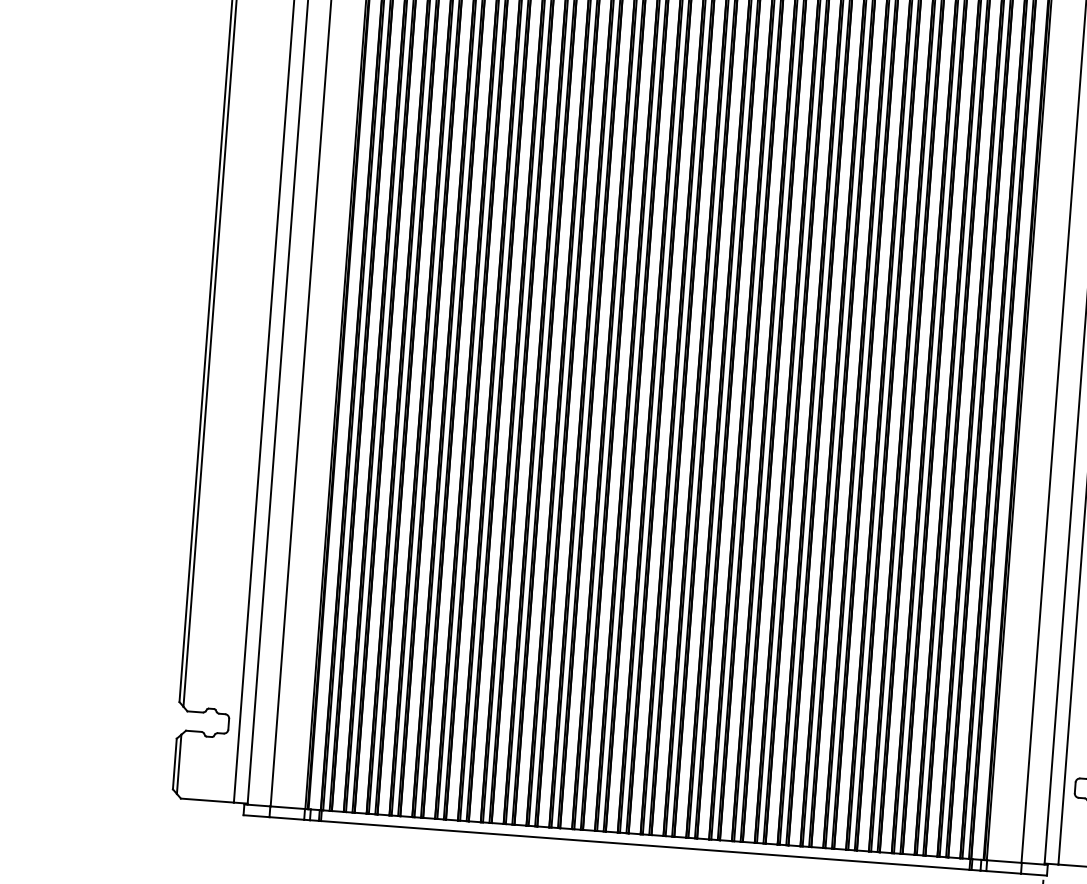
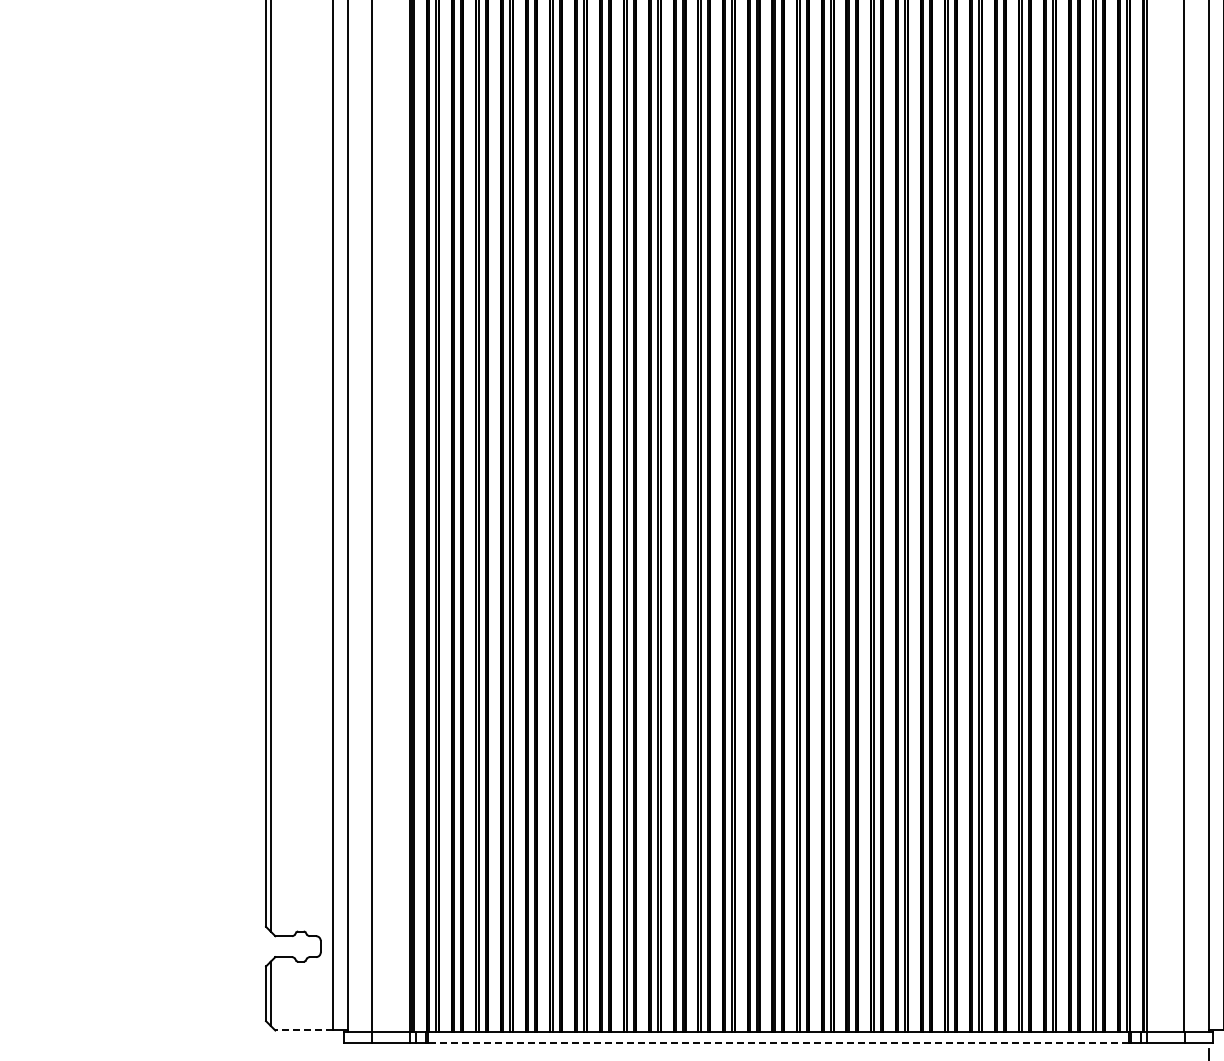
line: (207, 800) -> (304, 1030), solid -> dashed
line: (645, 845) -> (778, 1043), solid -> dashed

